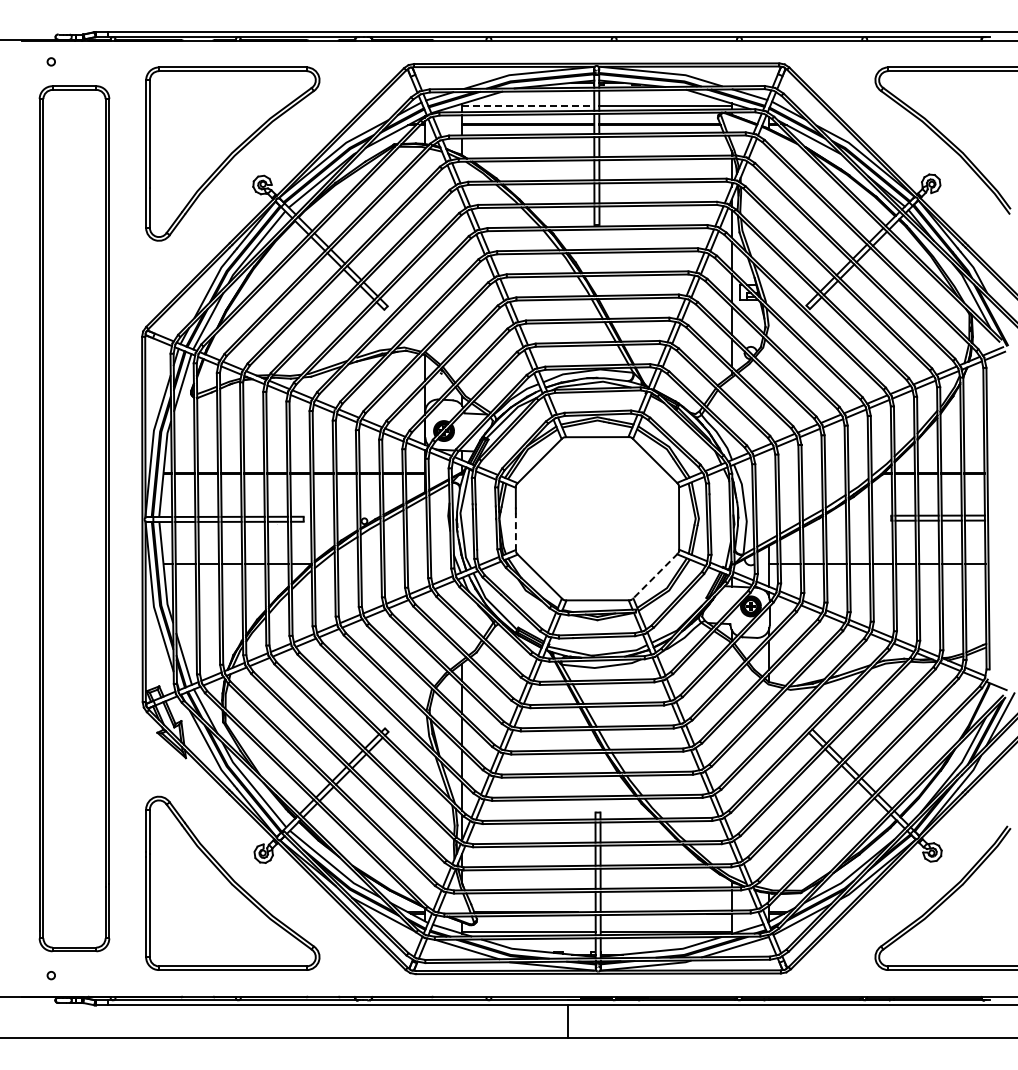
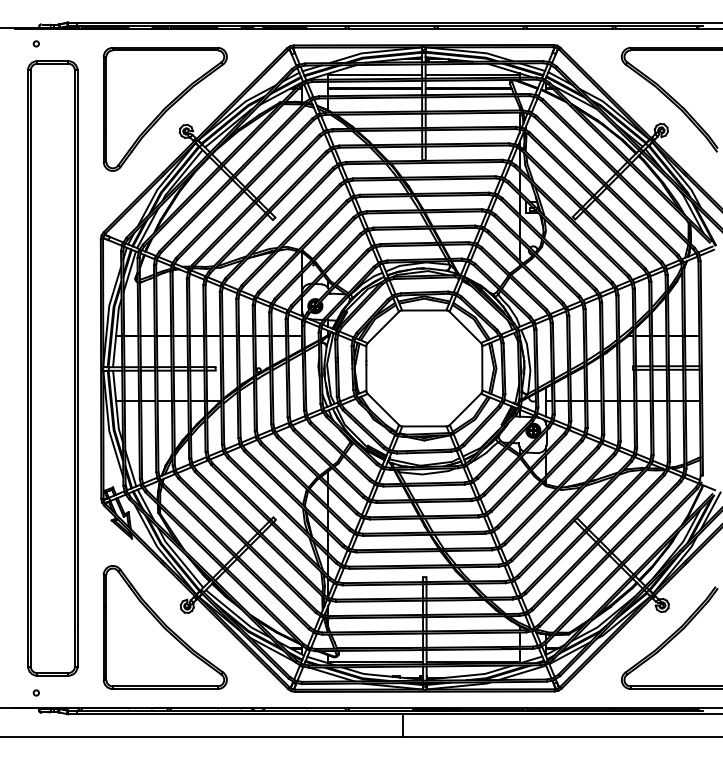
line: (528, 105) -> (375, 74), dashed -> solid
line: (515, 532) -> (366, 378), dashed -> solid
line: (654, 576) -> (464, 409), dashed -> solid

